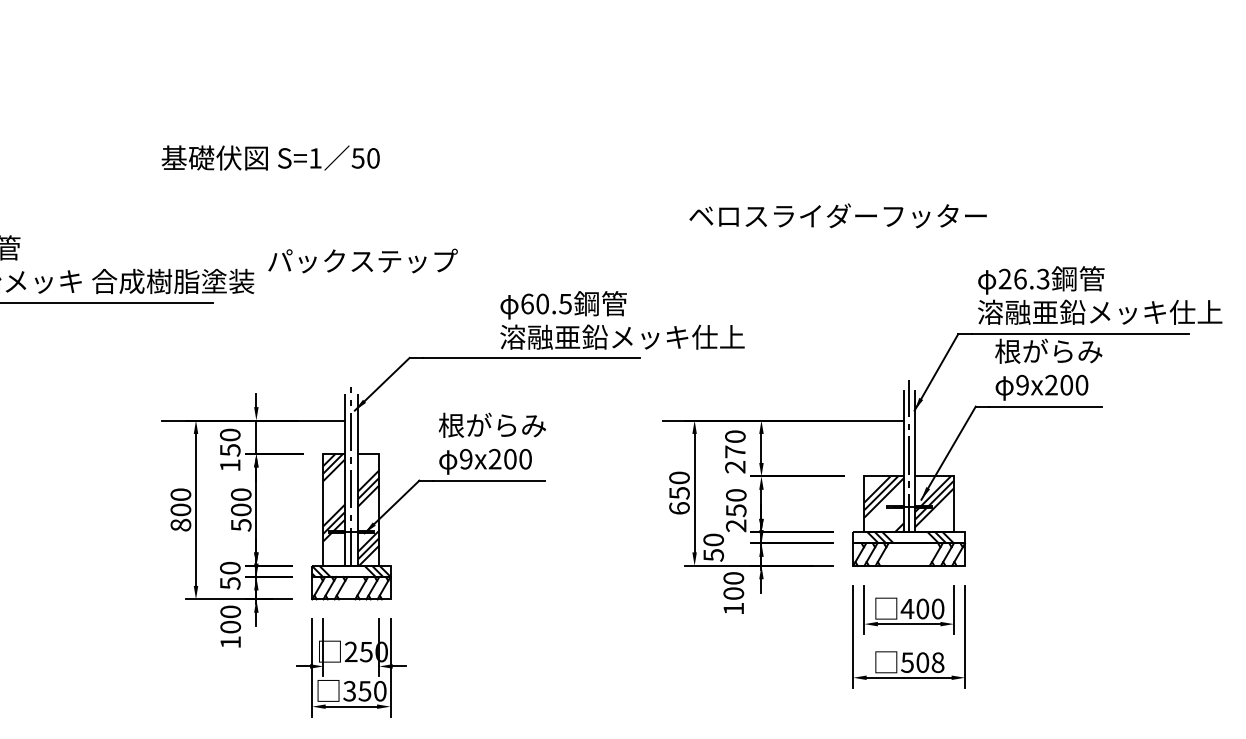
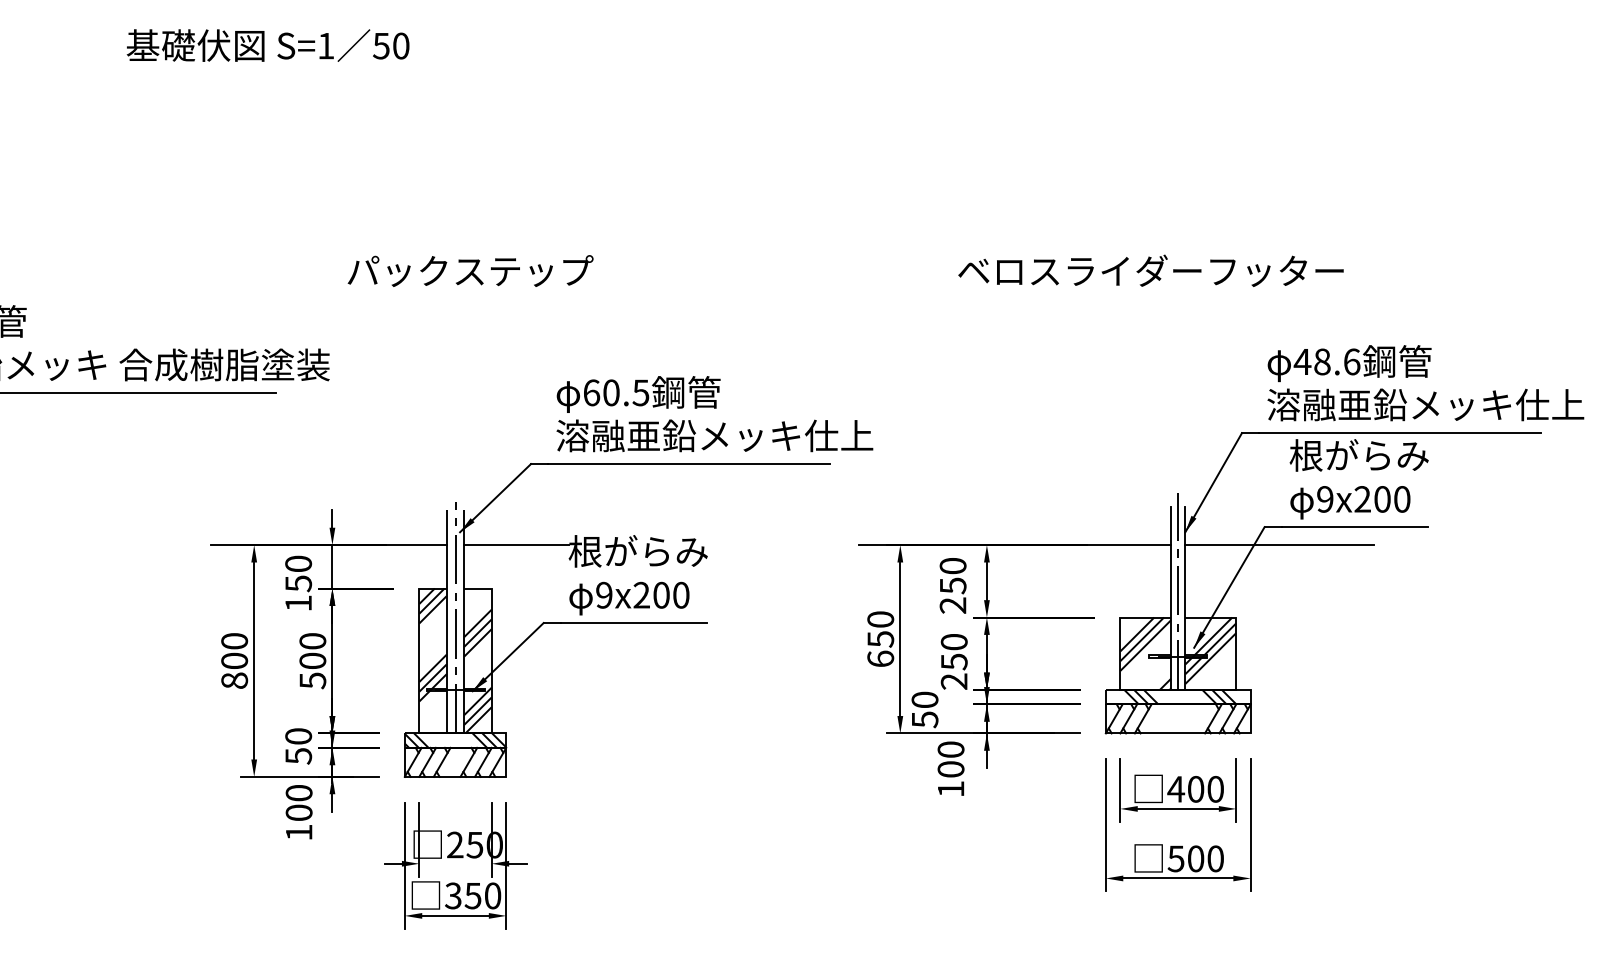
text: (270, 157) -> (267, 44), moved
text: (837, 215) -> (1150, 270), moved
text: (362, 260) -> (469, 270), moved
text: (1023, 278) -> (1326, 361), 26.3 -> 48.6
text: (622, 320) -> (714, 414), moved
line: (398, 420) -> (516, 545), added
line: (987, 420) -> (1279, 545), added
text: (735, 451) -> (953, 585), 270 -> 250
text: (937, 662) -> (1215, 858), 508 -> 500

